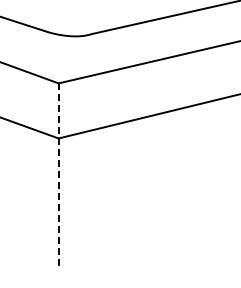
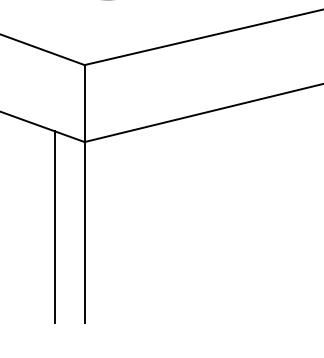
line: (58, 176) -> (84, 195), dashed -> solid
line: (37, 198) -> (55, 225), added

